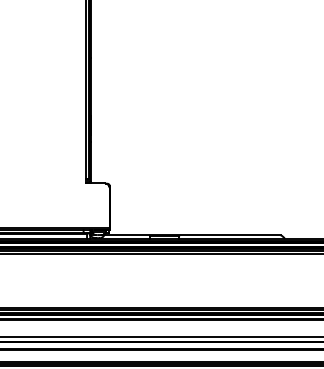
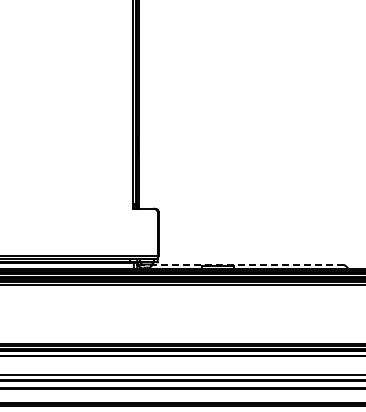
line: (192, 234) -> (248, 264), solid -> dashed

